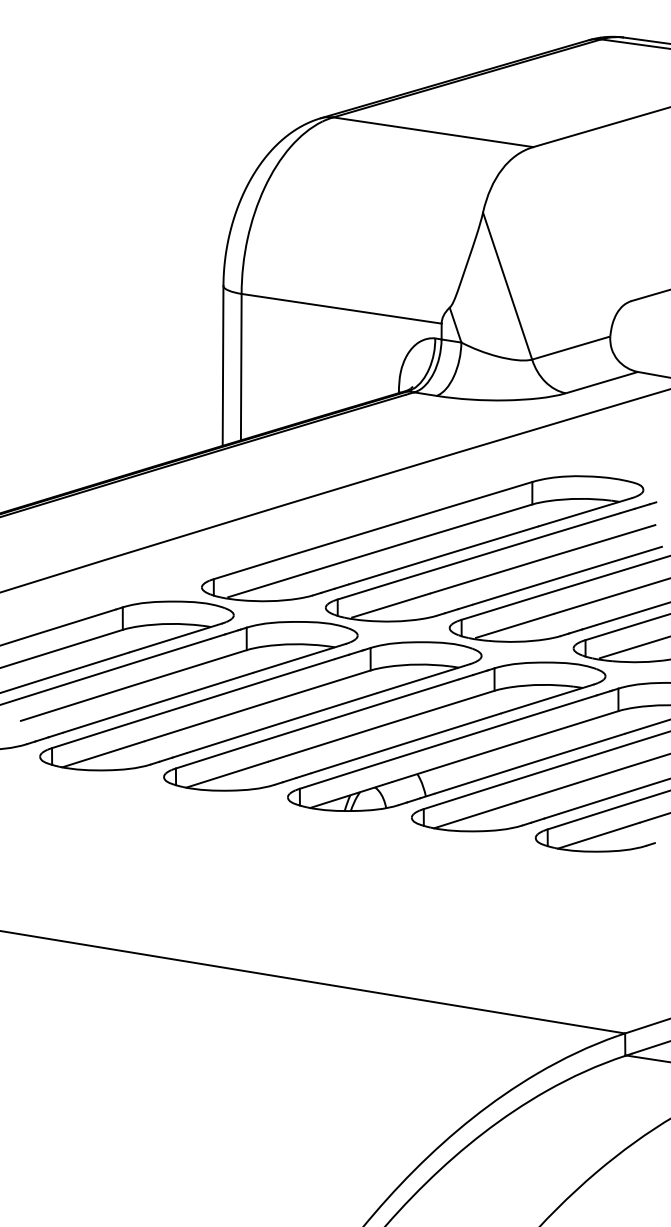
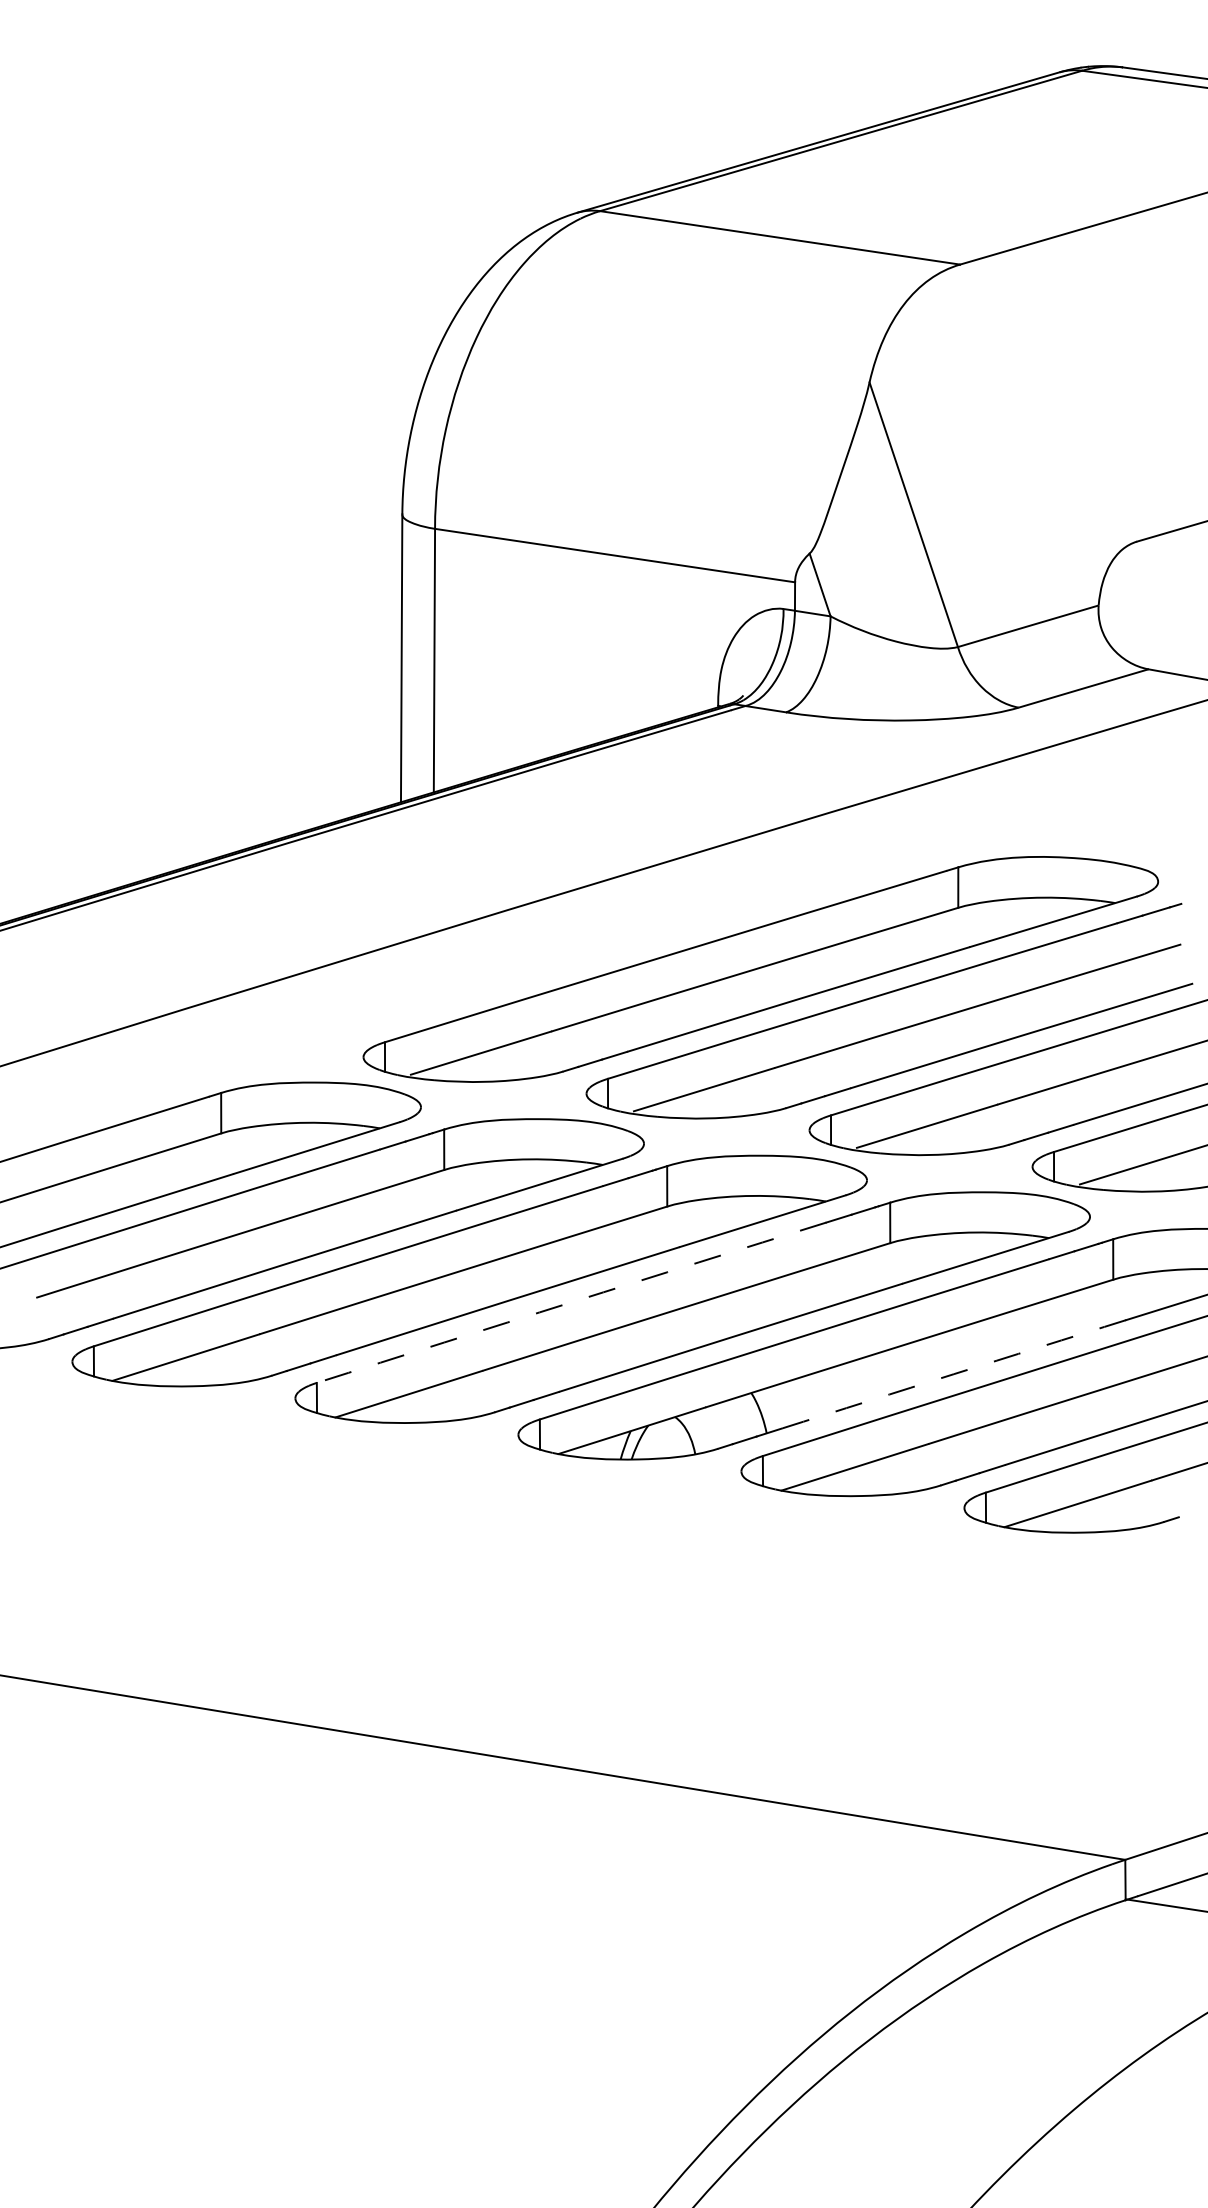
arc: (317, 723) -> (571, 1301), solid -> dashed
arc: (529, 763) -> (953, 1373), solid -> dashed

